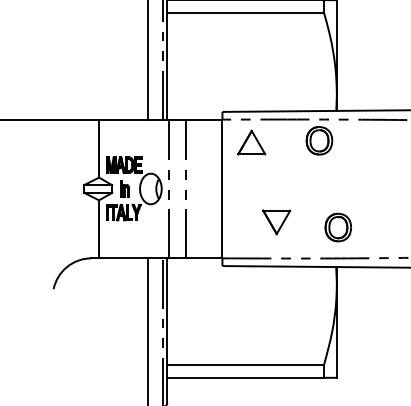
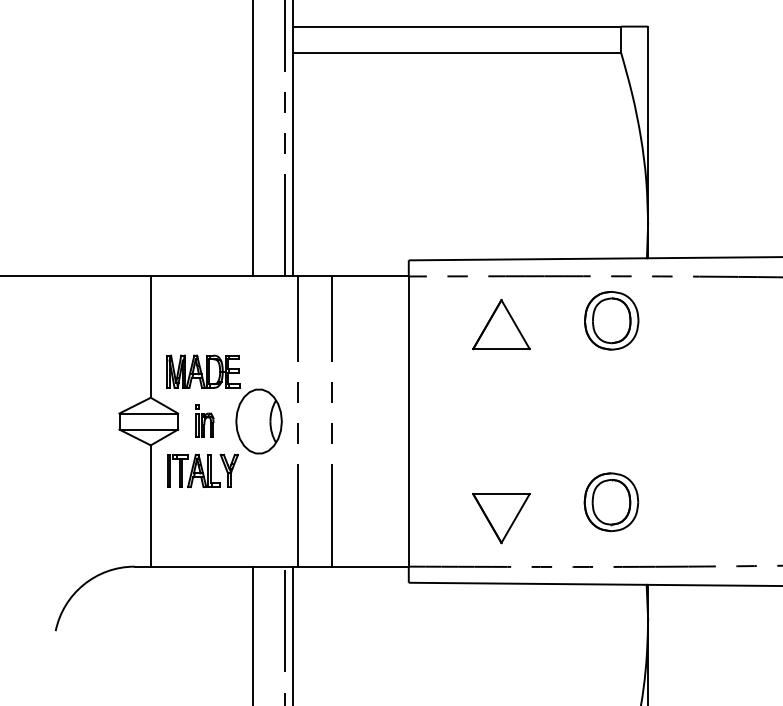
part: (251, 142) -> (500, 324), moved
part: (276, 222) -> (500, 518), moved
part: (337, 227) -> (609, 502), moved

